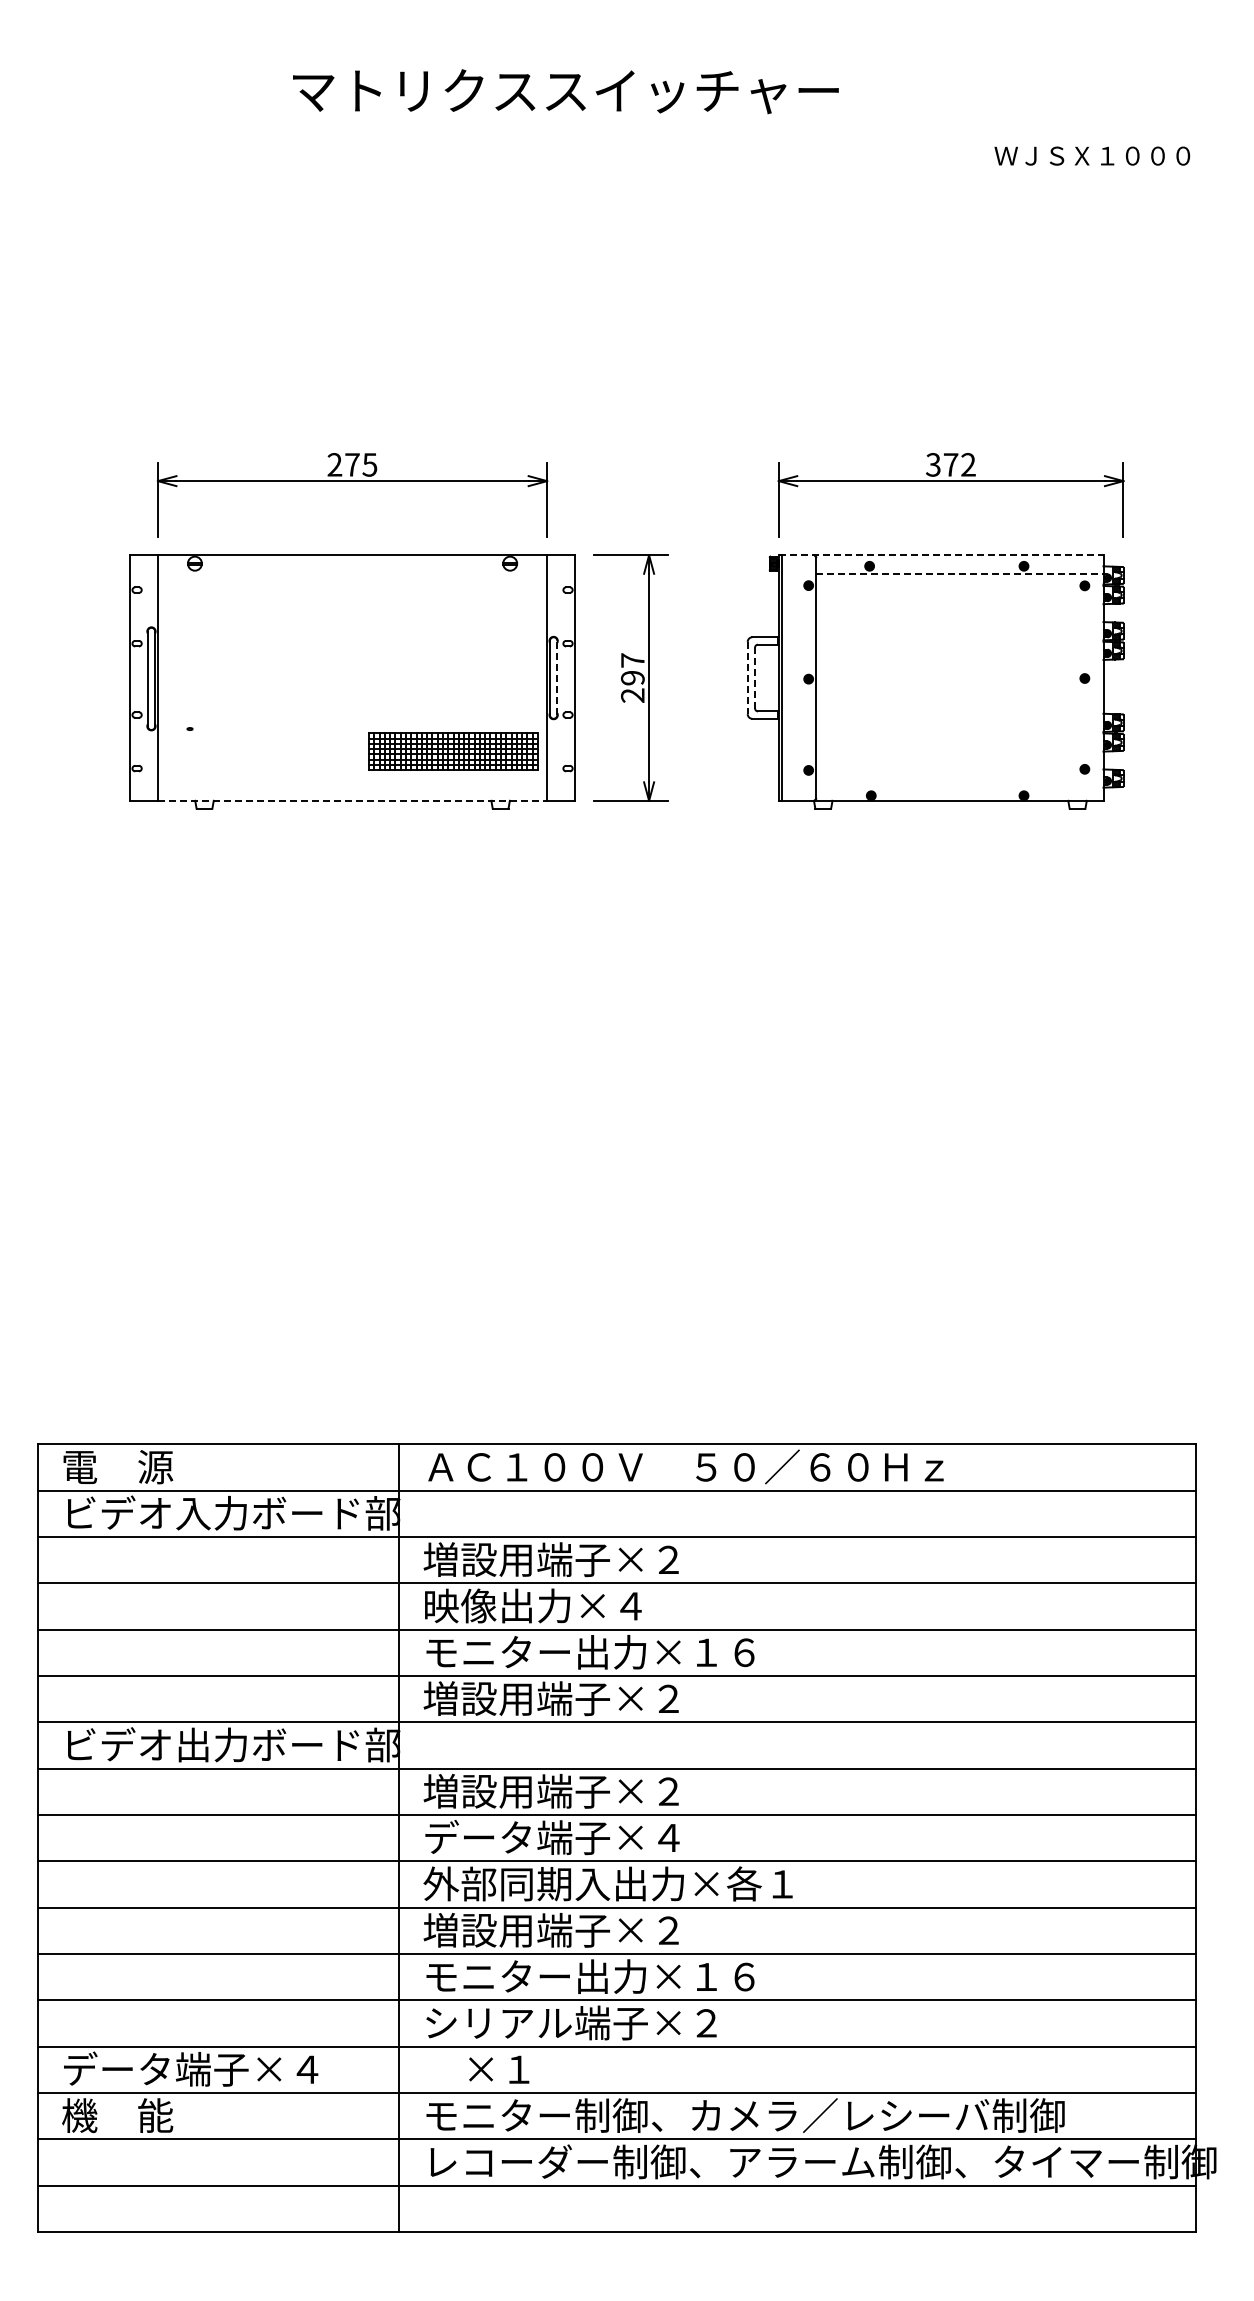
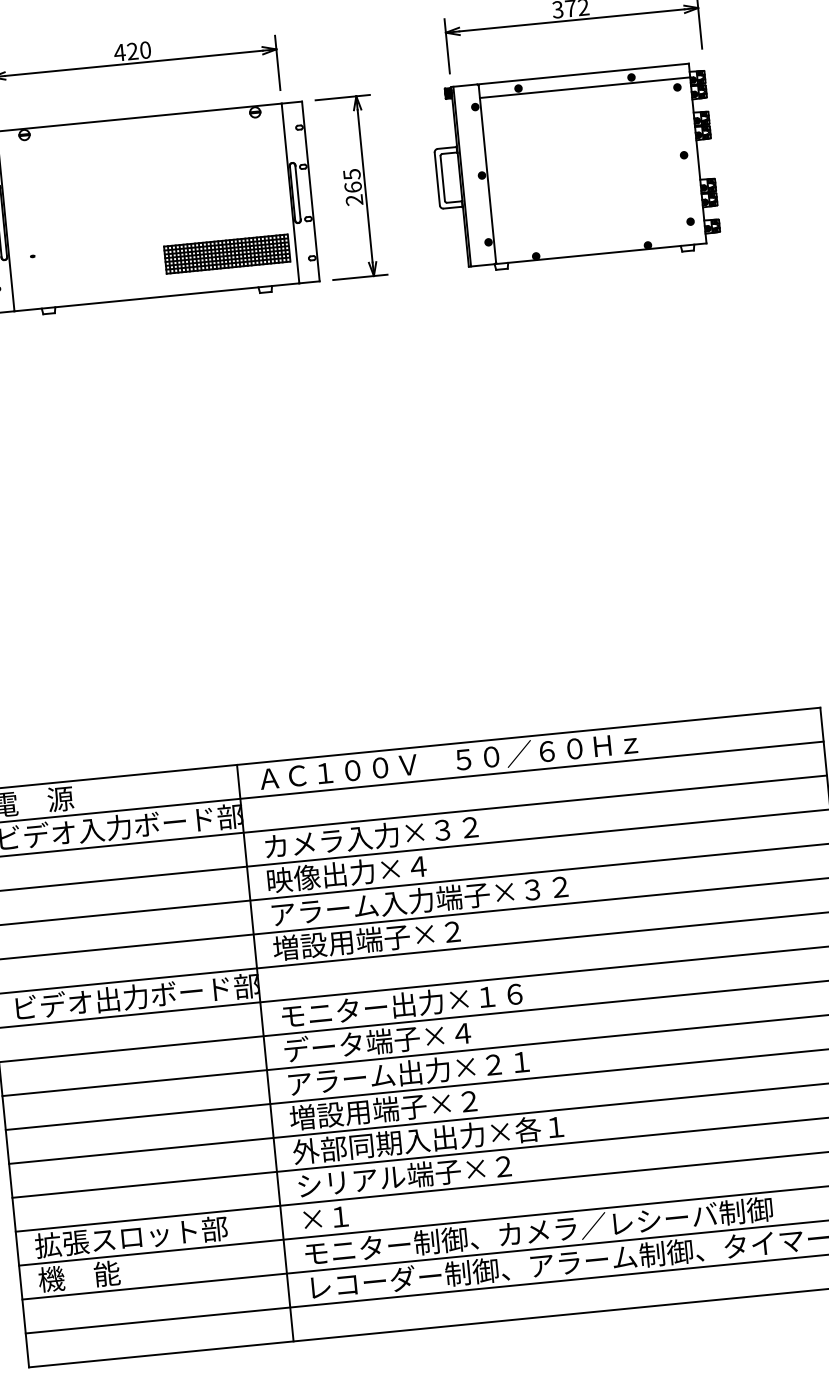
text: (351, 464) -> (131, 51), 275 -> 420
line: (941, 555) -> (570, 75), dashed -> solid
line: (959, 573) -> (584, 87), dashed -> solid
text: (632, 669) -> (352, 181), 297 -> 265
line: (557, 677) -> (298, 192), dashed -> solid
line: (747, 678) -> (437, 179), dashed -> solid
line: (755, 678) -> (443, 178), dashed -> solid
line: (352, 800) -> (156, 297), dashed -> solid
text: (569, 1559) -> (370, 837), 増設用端子×２ -> カメラ入力×３２
text: (628, 1651) -> (419, 900), モニター出力×１６ -> アラーム入力端子×３２
text: (588, 1790) -> (400, 1004), 増設用端子×２ -> モニター出力×１６
text: (607, 1883) -> (421, 1071), 外部同期入出力×各１ -> アラーム出力×２１
text: (607, 1976) -> (427, 1139), モニター出力×１６ -> 外部同期入出力×各１
text: (192, 2068) -> (130, 1236), データ端子×４ -> 拡張スロット部
text: (499, 2069) -> (326, 1218), moved

